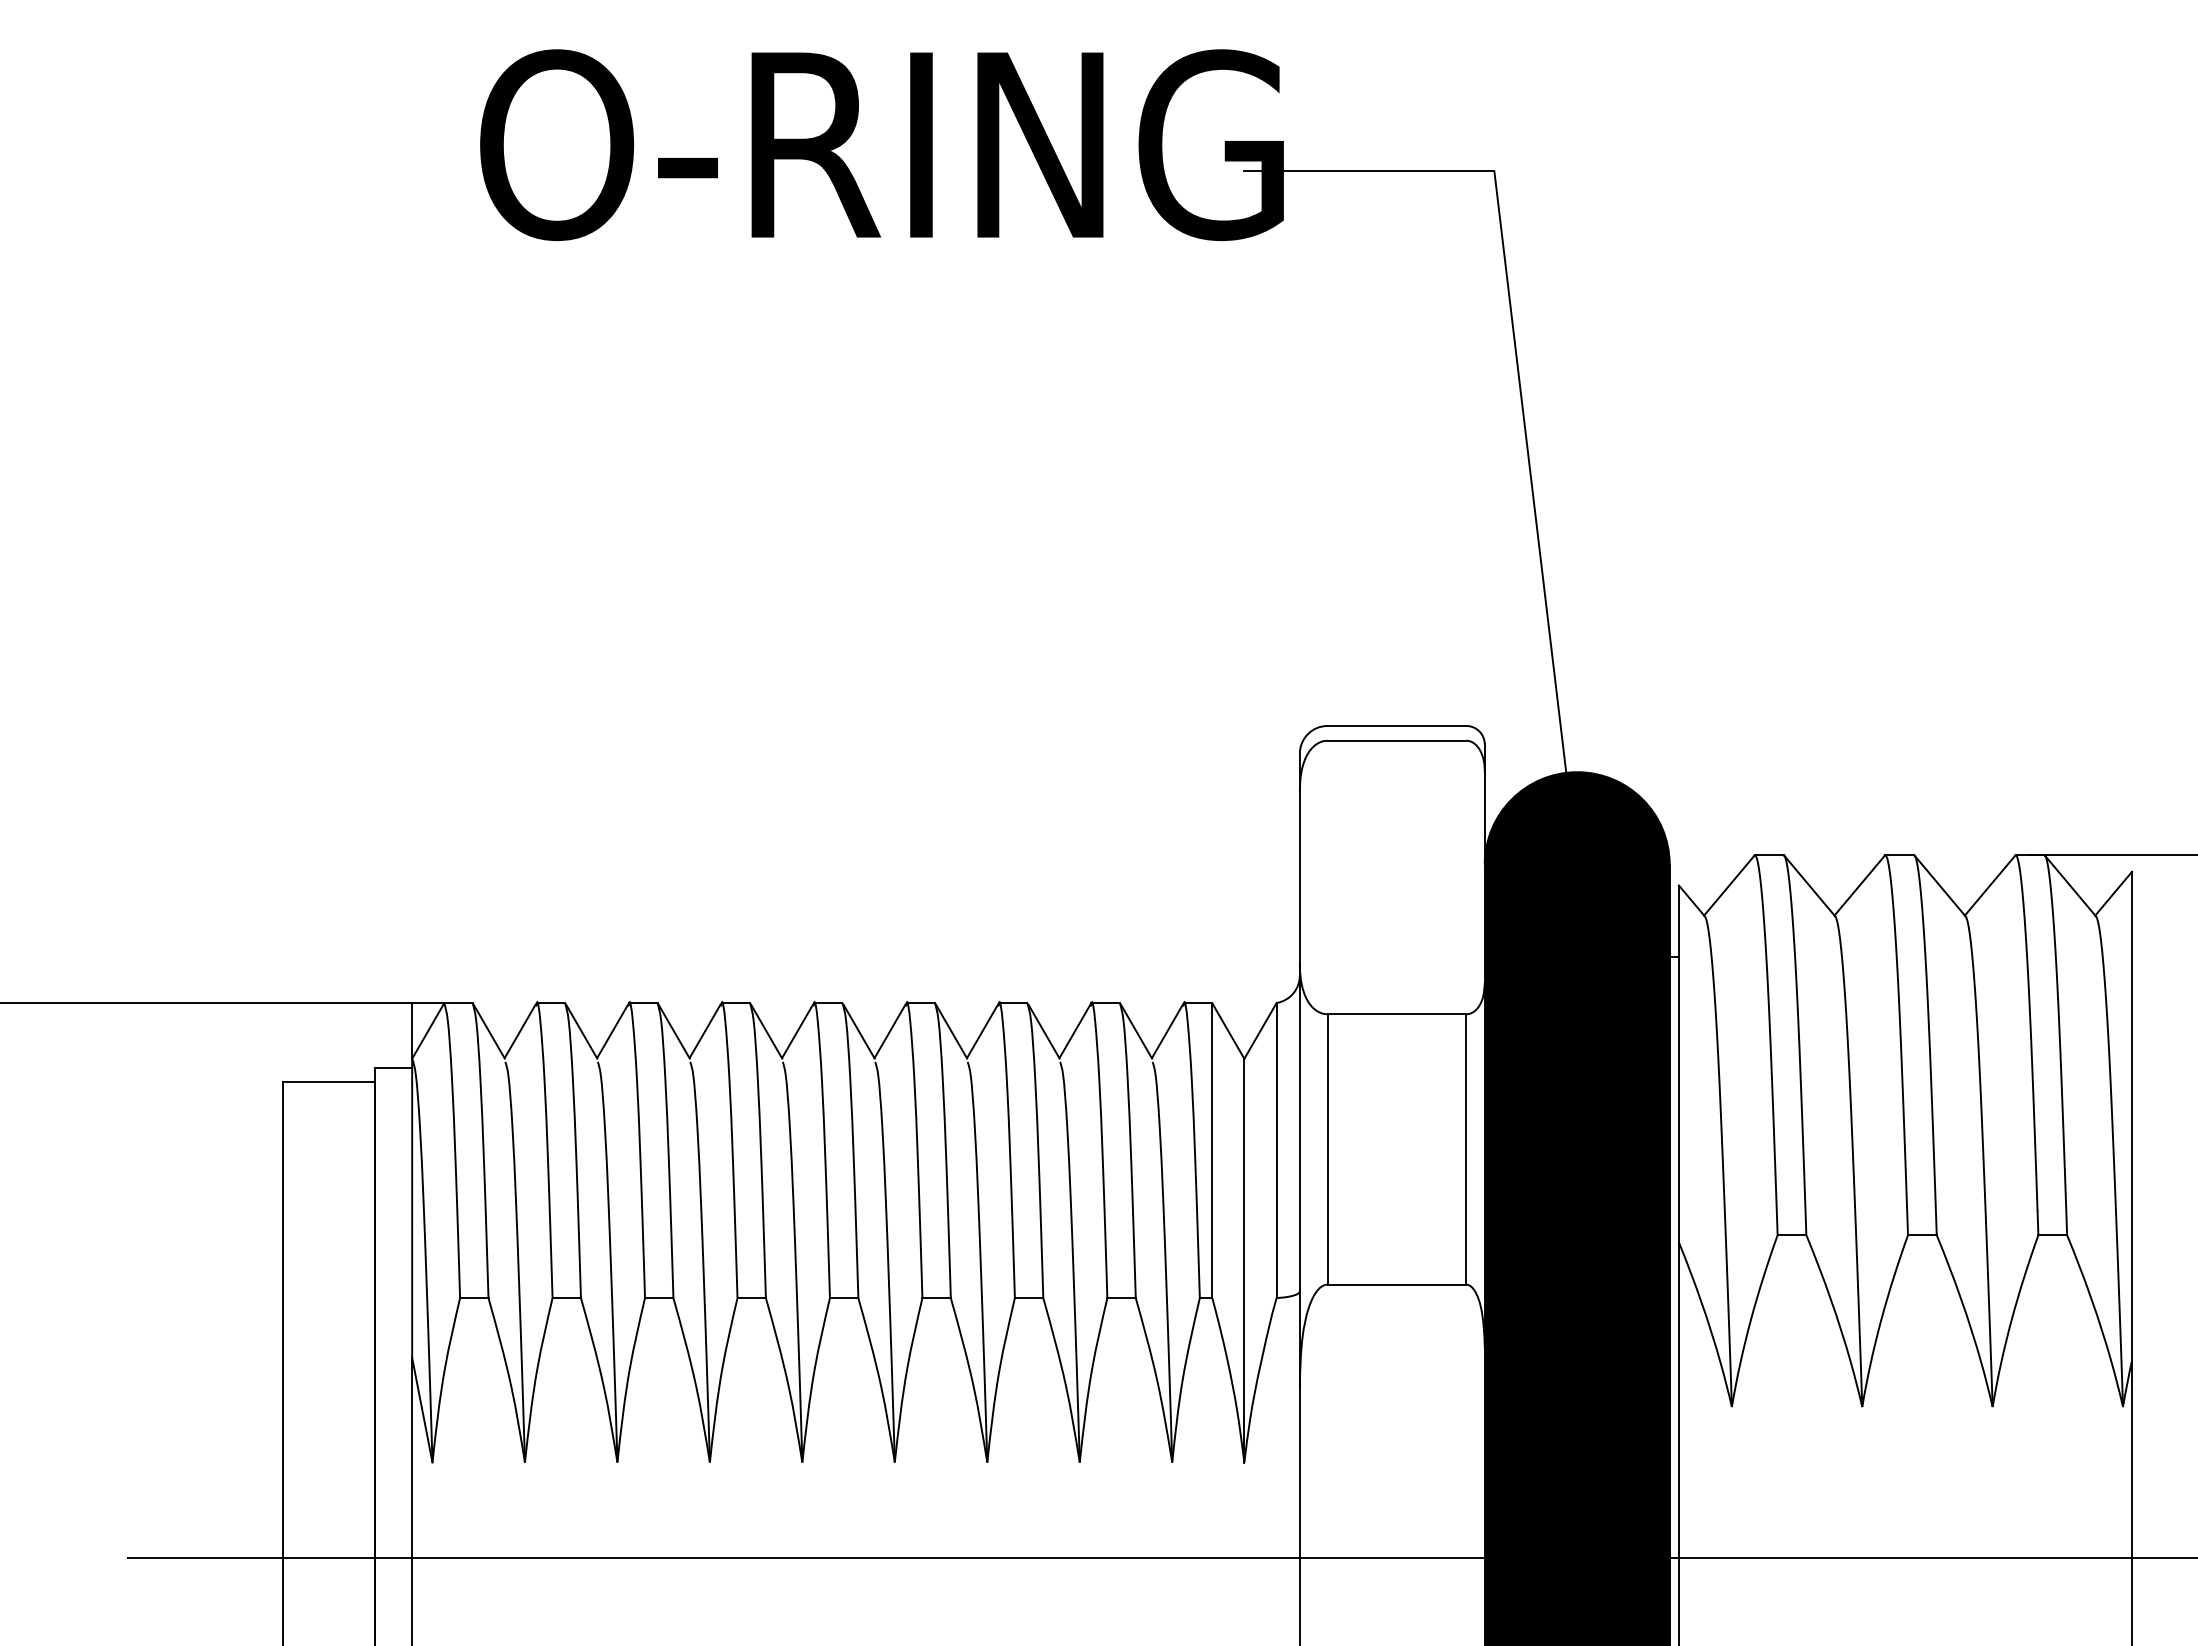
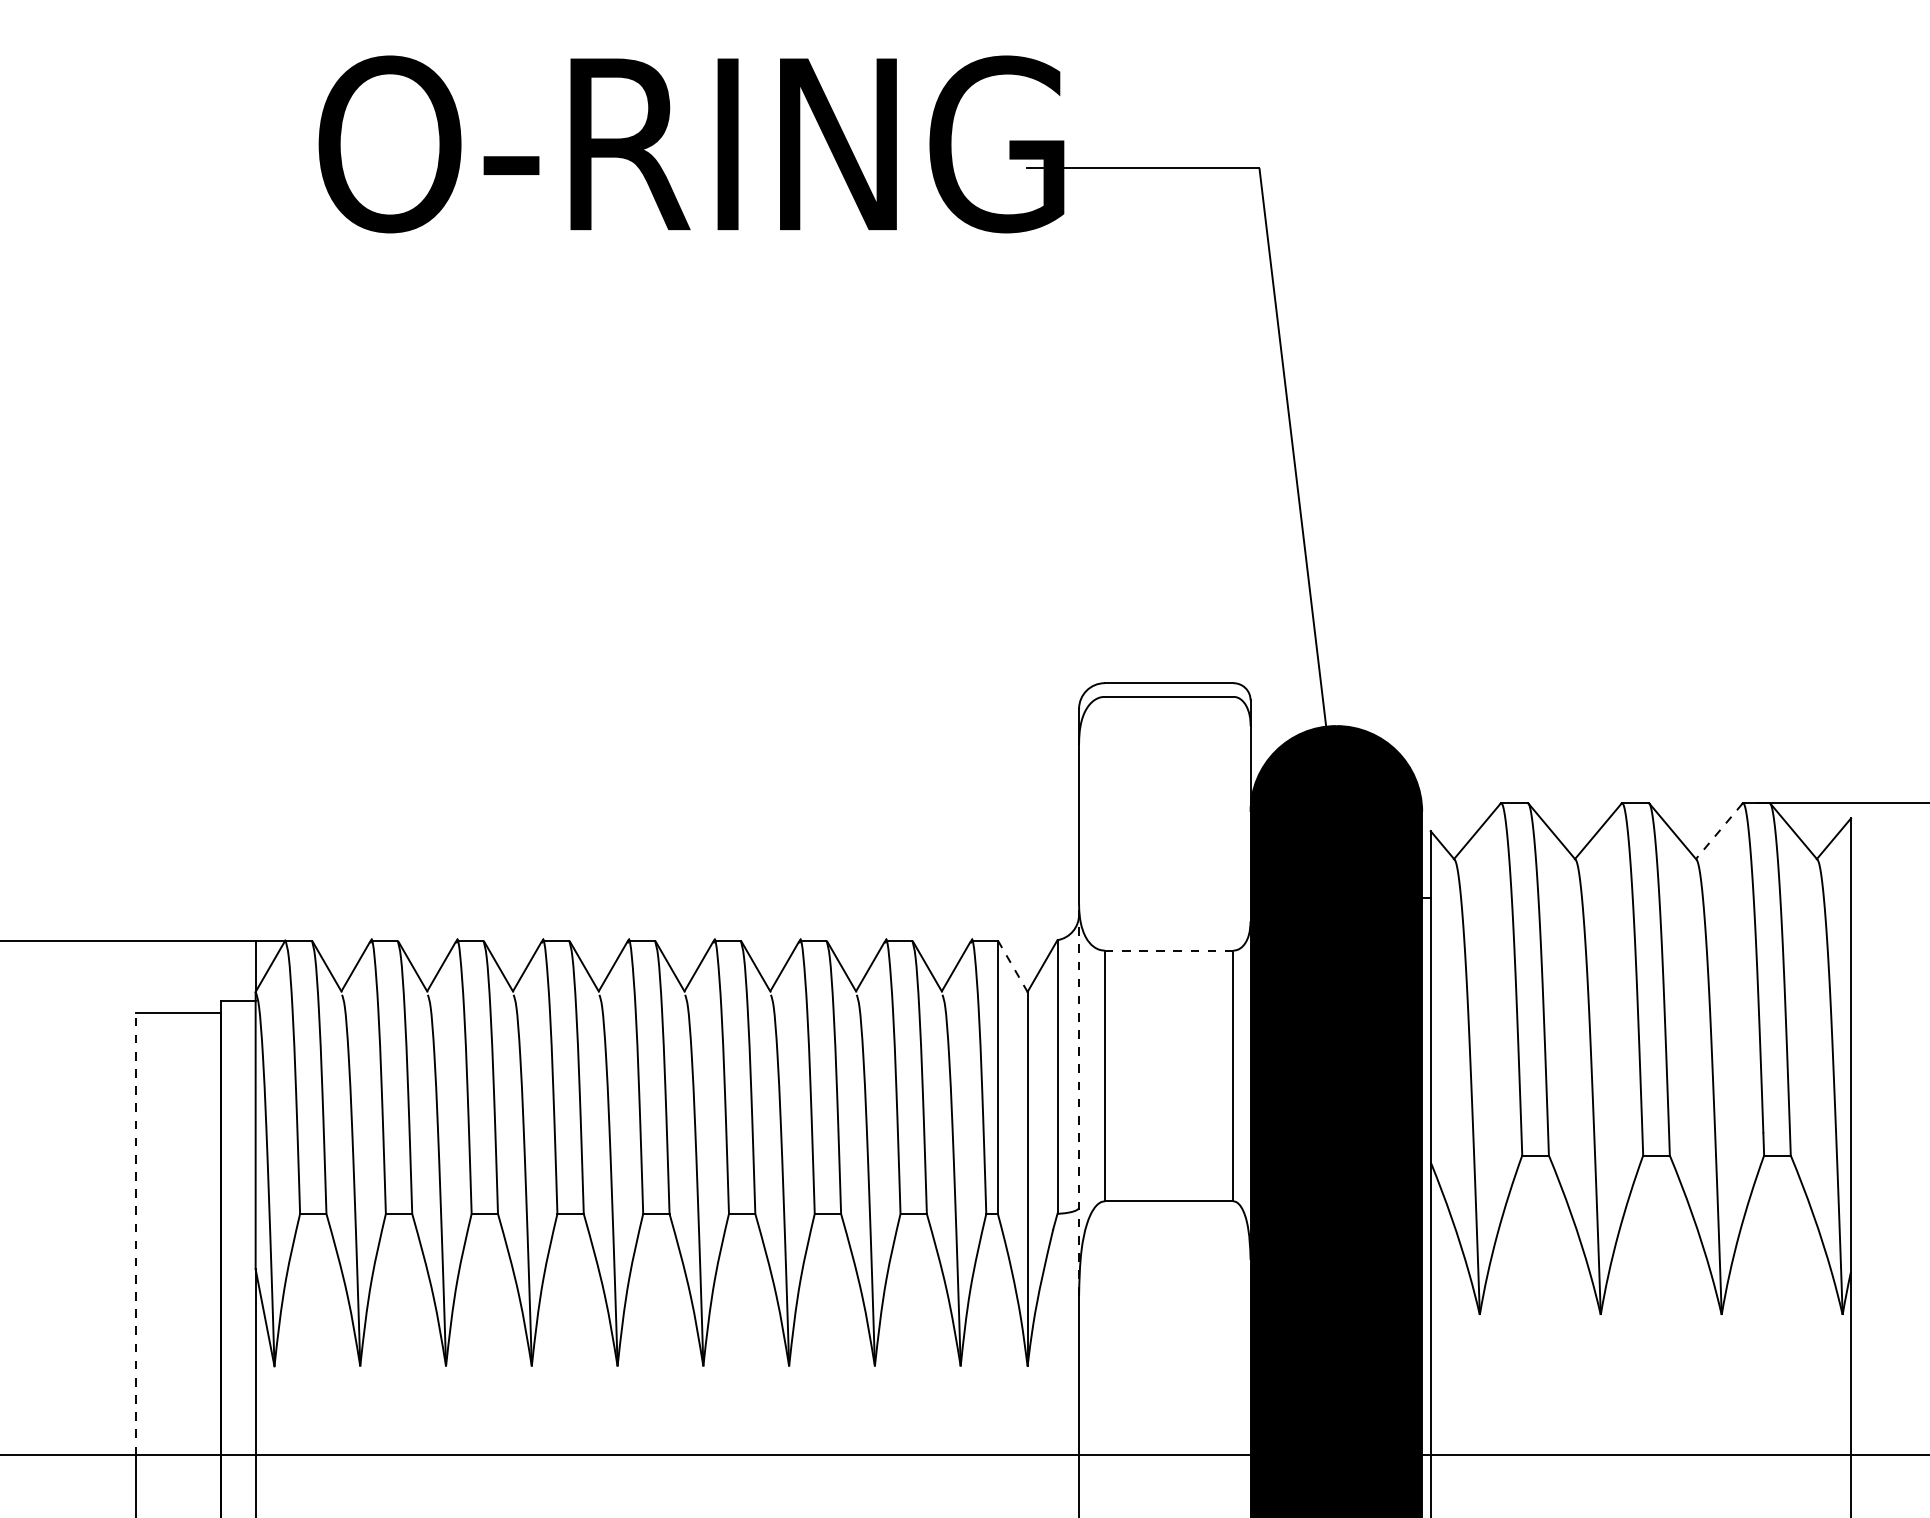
line: (1989, 886) -> (1718, 832), solid -> dashed
line: (1397, 1014) -> (1169, 950), solid -> dashed
line: (1228, 1031) -> (1012, 966), solid -> dashed
line: (1299, 1174) -> (1078, 1099), solid -> dashed
line: (282, 1319) -> (135, 1233), solid -> dashed

